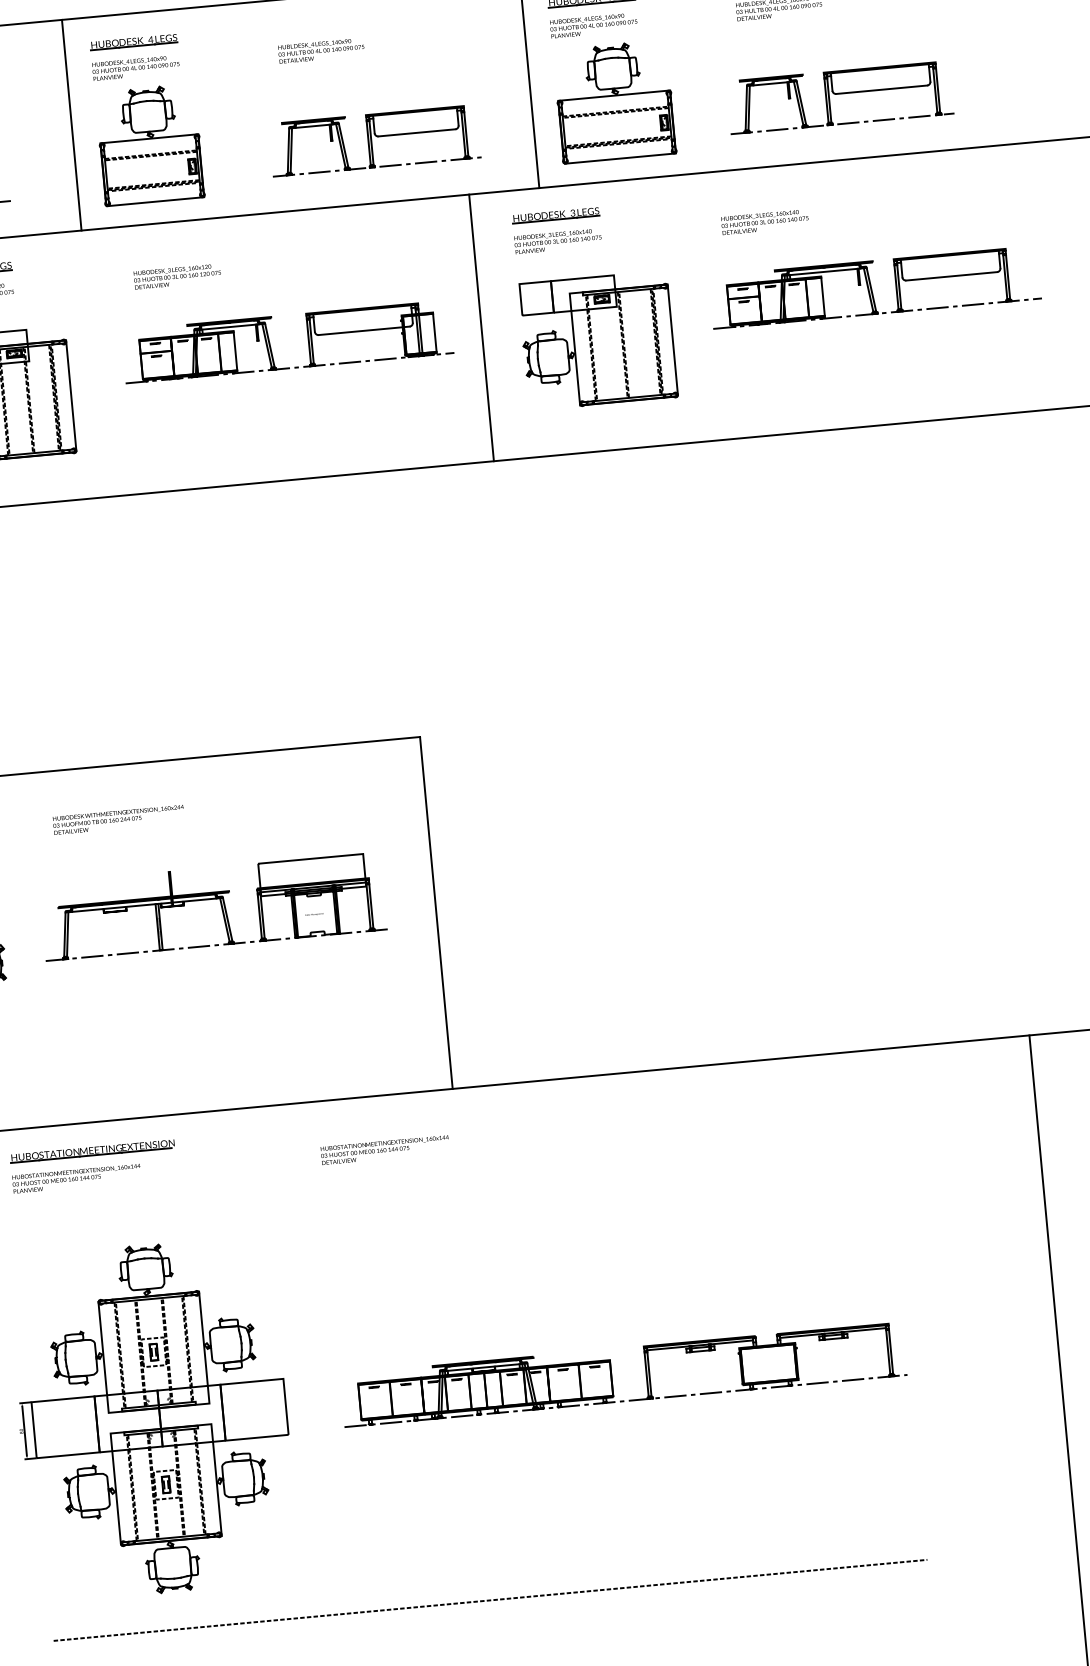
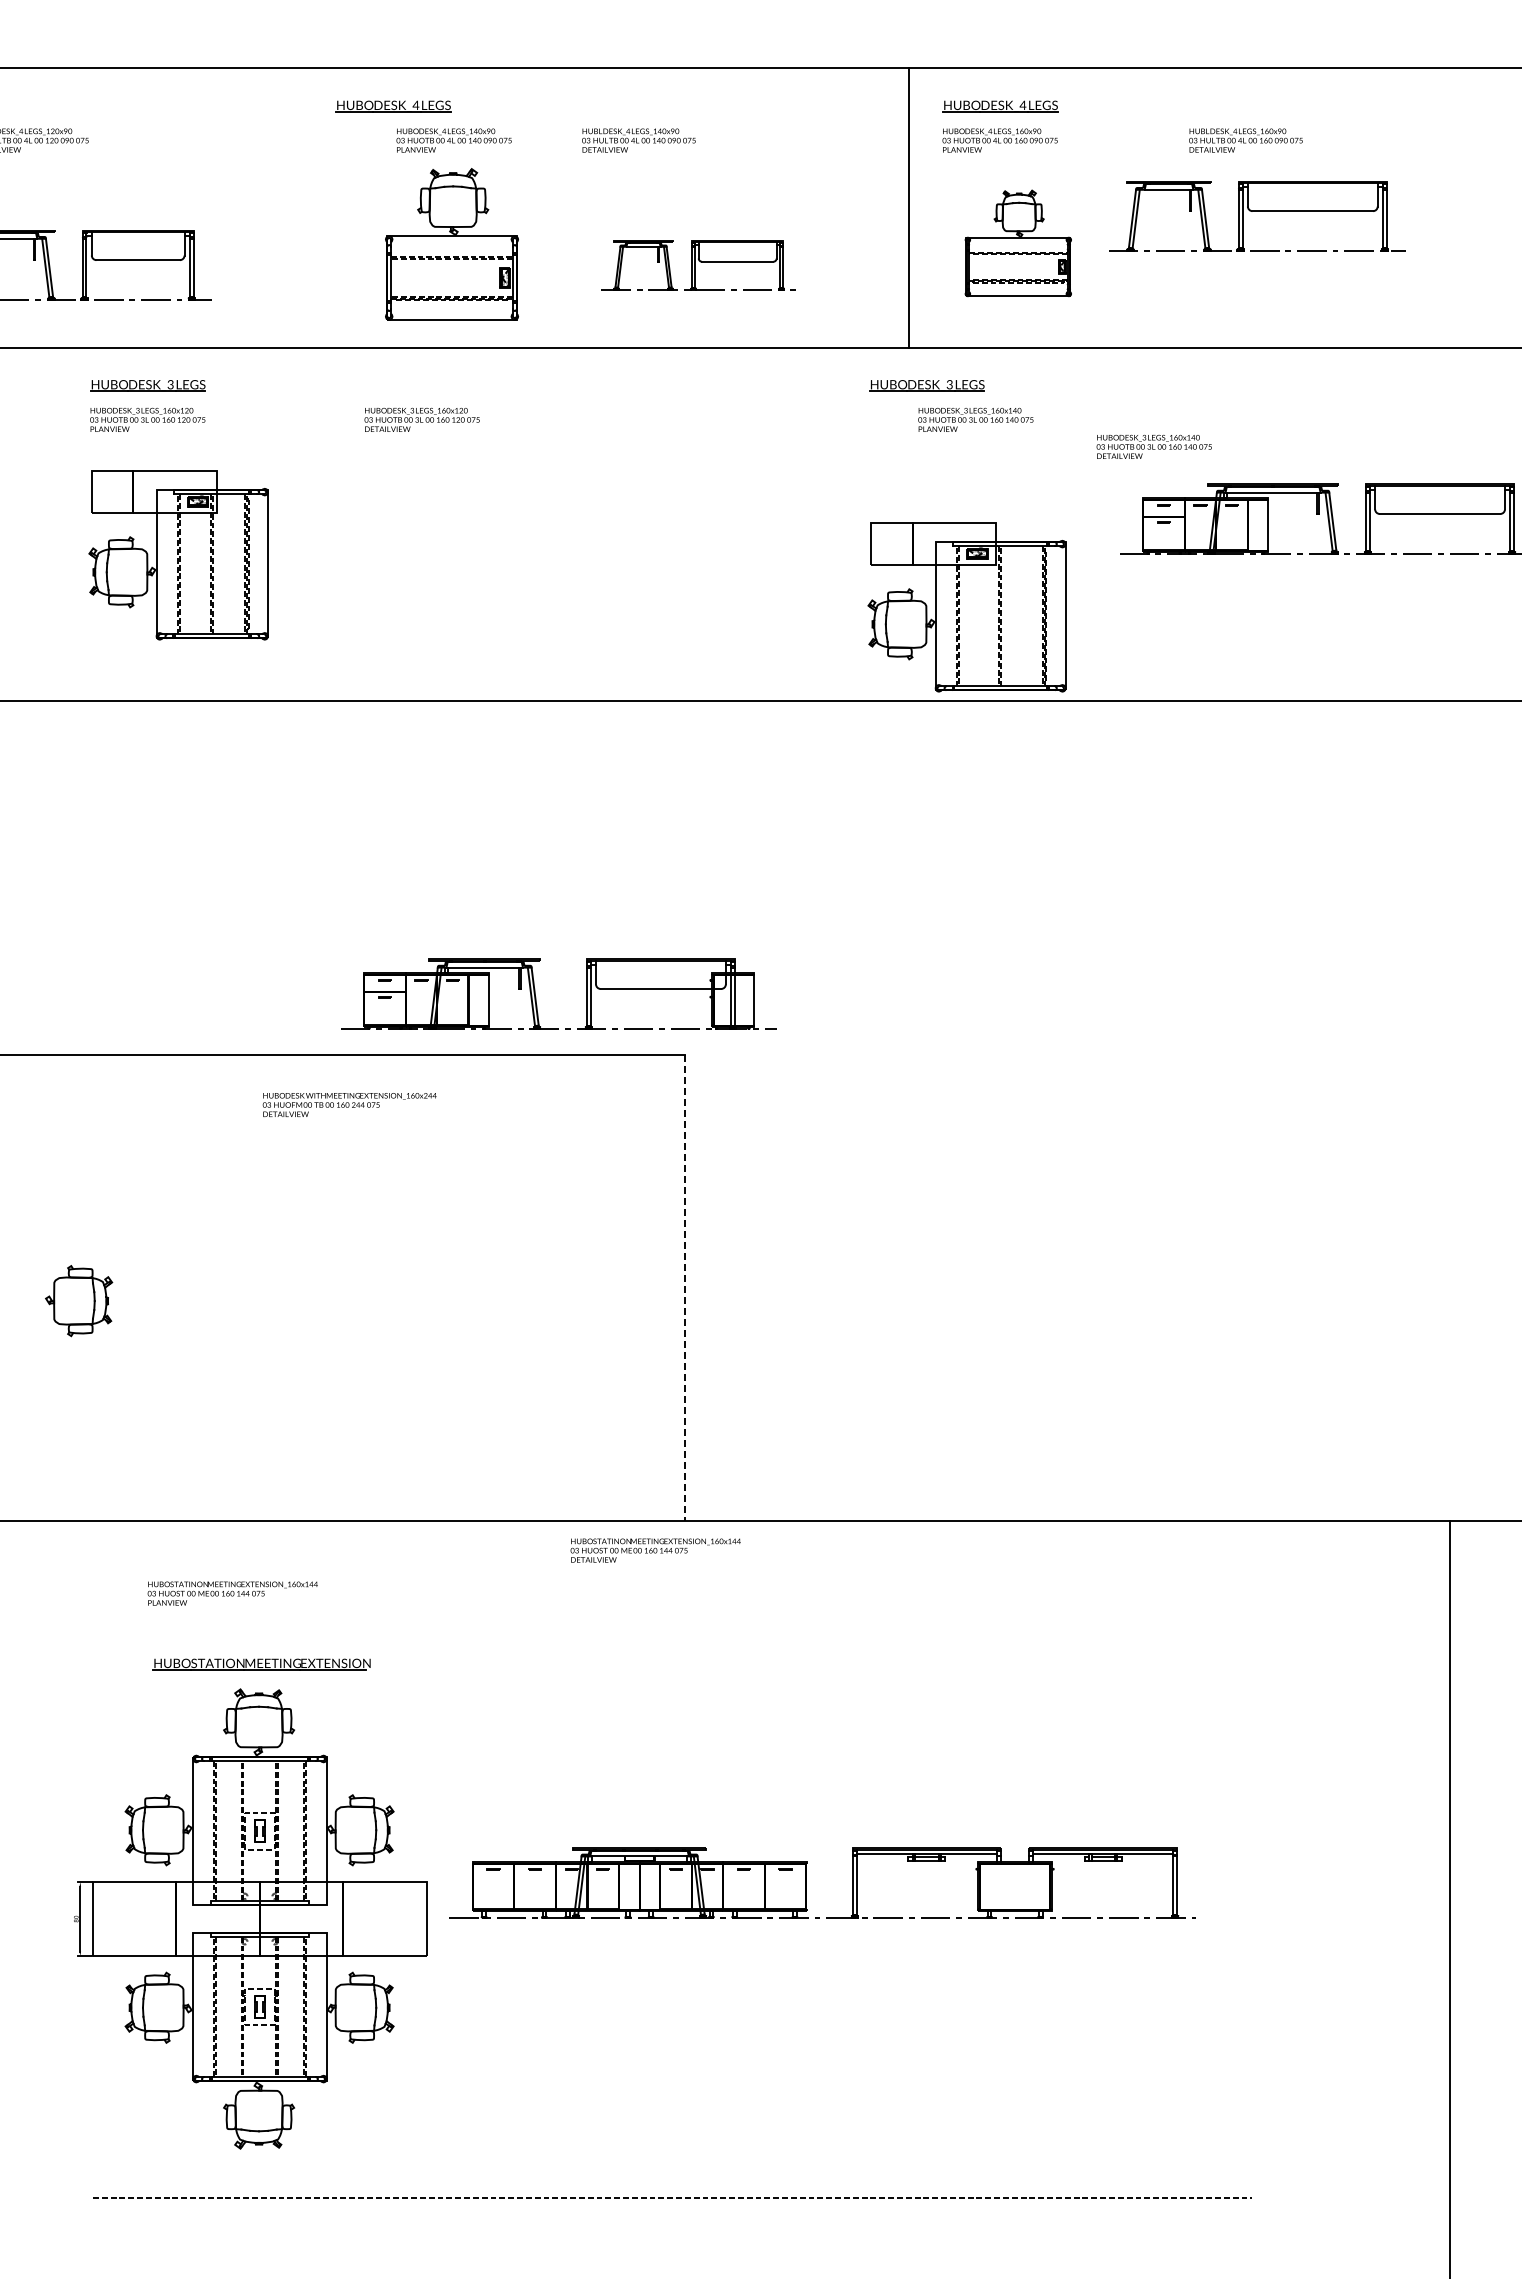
text: (135, 67) -> (453, 140), moved
part: (840, 97) -> (1257, 216), moved
part: (614, 101) -> (1018, 243), size x0.7
line: (71, 124) -> (301, 207), removed
part: (375, 140) -> (698, 265), size x0.7
part: (149, 145) -> (451, 244), moved
text: (764, 221) -> (1153, 446), moved
text: (557, 241) -> (975, 419), moved
line: (481, 327) -> (815, 524), removed
part: (597, 340) -> (966, 607), moved
part: (270, 345) -> (536, 997), moved
text: (118, 819) -> (349, 1104), moved
part: (211, 899) -> (391, 1242), removed
line: (436, 913) -> (684, 1288), solid -> dashed
text: (385, 1150) -> (655, 1550), moved
part: (92, 1151) -> (261, 1664), moved
text: (76, 1178) -> (232, 1593), moved
part: (611, 1375) -> (806, 1882), moved

